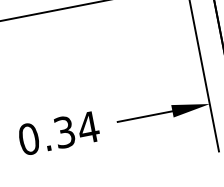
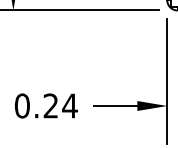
text: (63, 131) -> (50, 105), 0.34 -> 0.24

